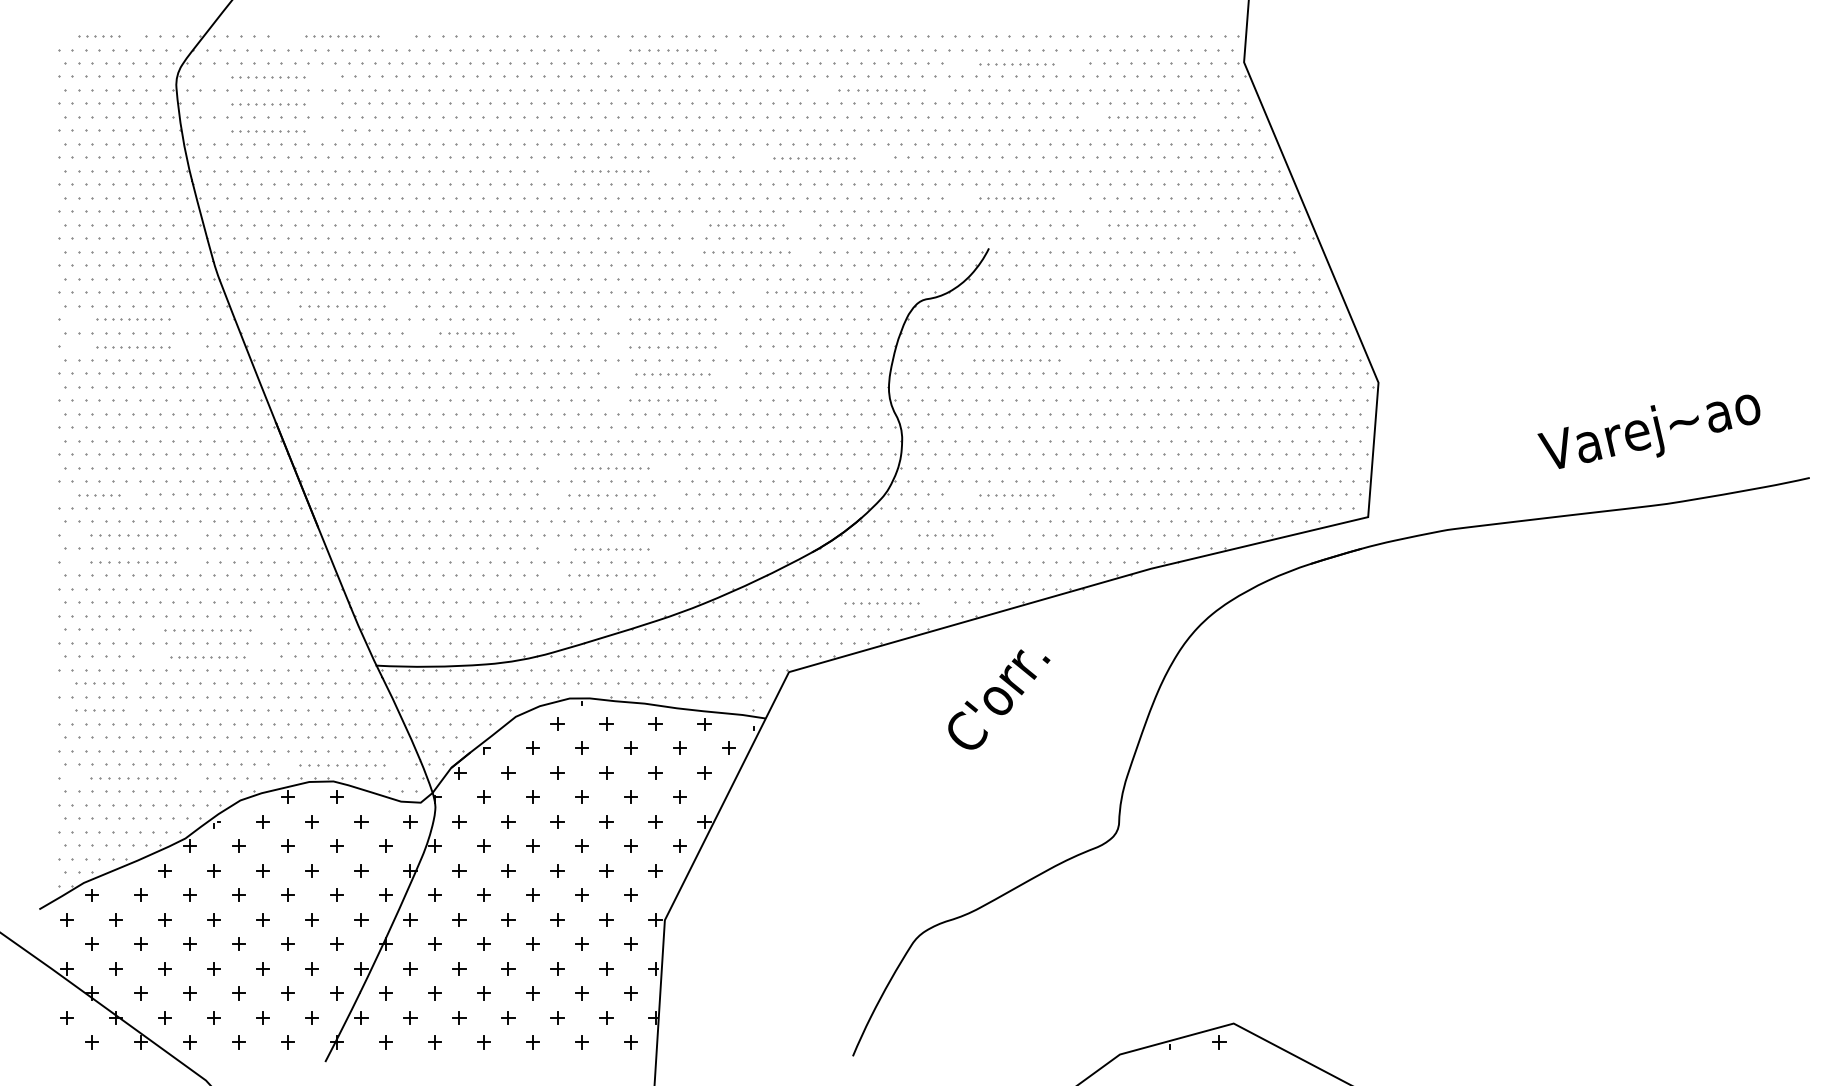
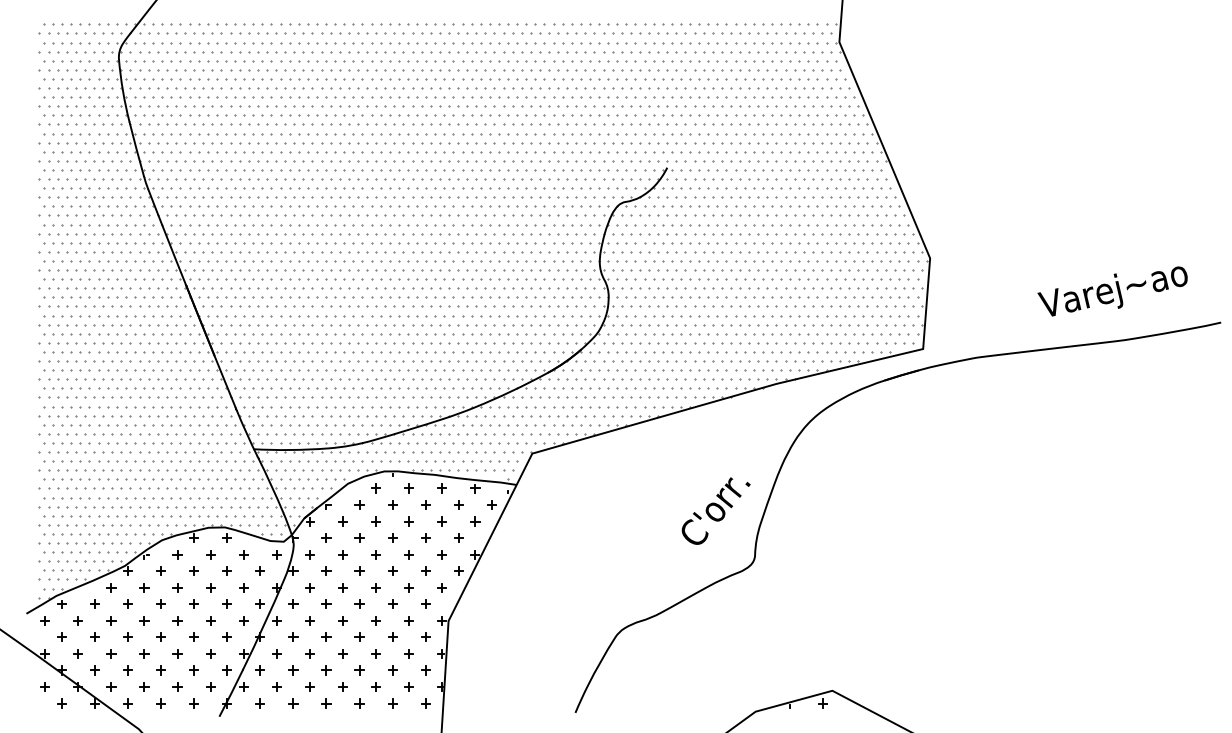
part: (98, 36) -> (66, 24), size x1.67
part: (341, 36) -> (230, 24), size x1.67
part: (672, 49) -> (453, 33), size x1.43
part: (1015, 64) -> (685, 43), size x1.67
part: (267, 77) -> (180, 52), size x1.67
part: (881, 91) -> (594, 61), size x1.43
part: (267, 104) -> (180, 70), size x1.67
part: (1150, 117) -> (776, 79), size x1.43
part: (267, 131) -> (180, 88), size x1.67
part: (814, 157) -> (549, 106), size x1.67
part: (611, 171) -> (412, 115), size x1.67
part: (1015, 199) -> (685, 134), size x1.67
part: (746, 225) -> (503, 152), size x1.67
part: (1150, 225) -> (776, 152), size x1.43
part: (746, 252) -> (503, 170), size x1.43
part: (1266, 252) -> (854, 170), size x1.43
part: (814, 292) -> (549, 197), size x1.43
part: (341, 305) -> (230, 206), size x1.43
part: (132, 319) -> (89, 215), size x1.67
part: (672, 319) -> (453, 215), size x1.43
part: (476, 334) -> (321, 225), size x1.67
part: (132, 347) -> (89, 234), size x1.67
part: (672, 347) -> (453, 234), size x1.43
part: (1015, 360) -> (685, 243), size x1.43
part: (672, 374) -> (453, 252), size x1.67
part: (672, 400) -> (453, 270), size x1.43
part: (611, 468) -> (412, 316), size x1.67
part: (98, 495) -> (66, 334), size x1.67
part: (611, 495) -> (412, 334), size x1.43
part: (1015, 495) -> (685, 334), size x1.67
part: (132, 535) -> (89, 361), size x1.43
part: (955, 535) -> (644, 361), size x1.67
part: (611, 548) -> (412, 370), size x1.67
part: (132, 562) -> (89, 379), size x1.43
part: (611, 575) -> (412, 388), size x1.43
part: (881, 603) -> (594, 407), size x1.67
part: (537, 617) -> (362, 416), size x1.43
part: (206, 630) -> (139, 425), size x1.43
part: (206, 657) -> (139, 443), size x1.67
part: (98, 683) -> (66, 461), size x1.43
text: (998, 698) -> (715, 510), moved
part: (98, 710) -> (66, 479), size x1.43
part: (341, 765) -> (230, 516), size x1.43
part: (132, 778) -> (89, 525), size x1.43

